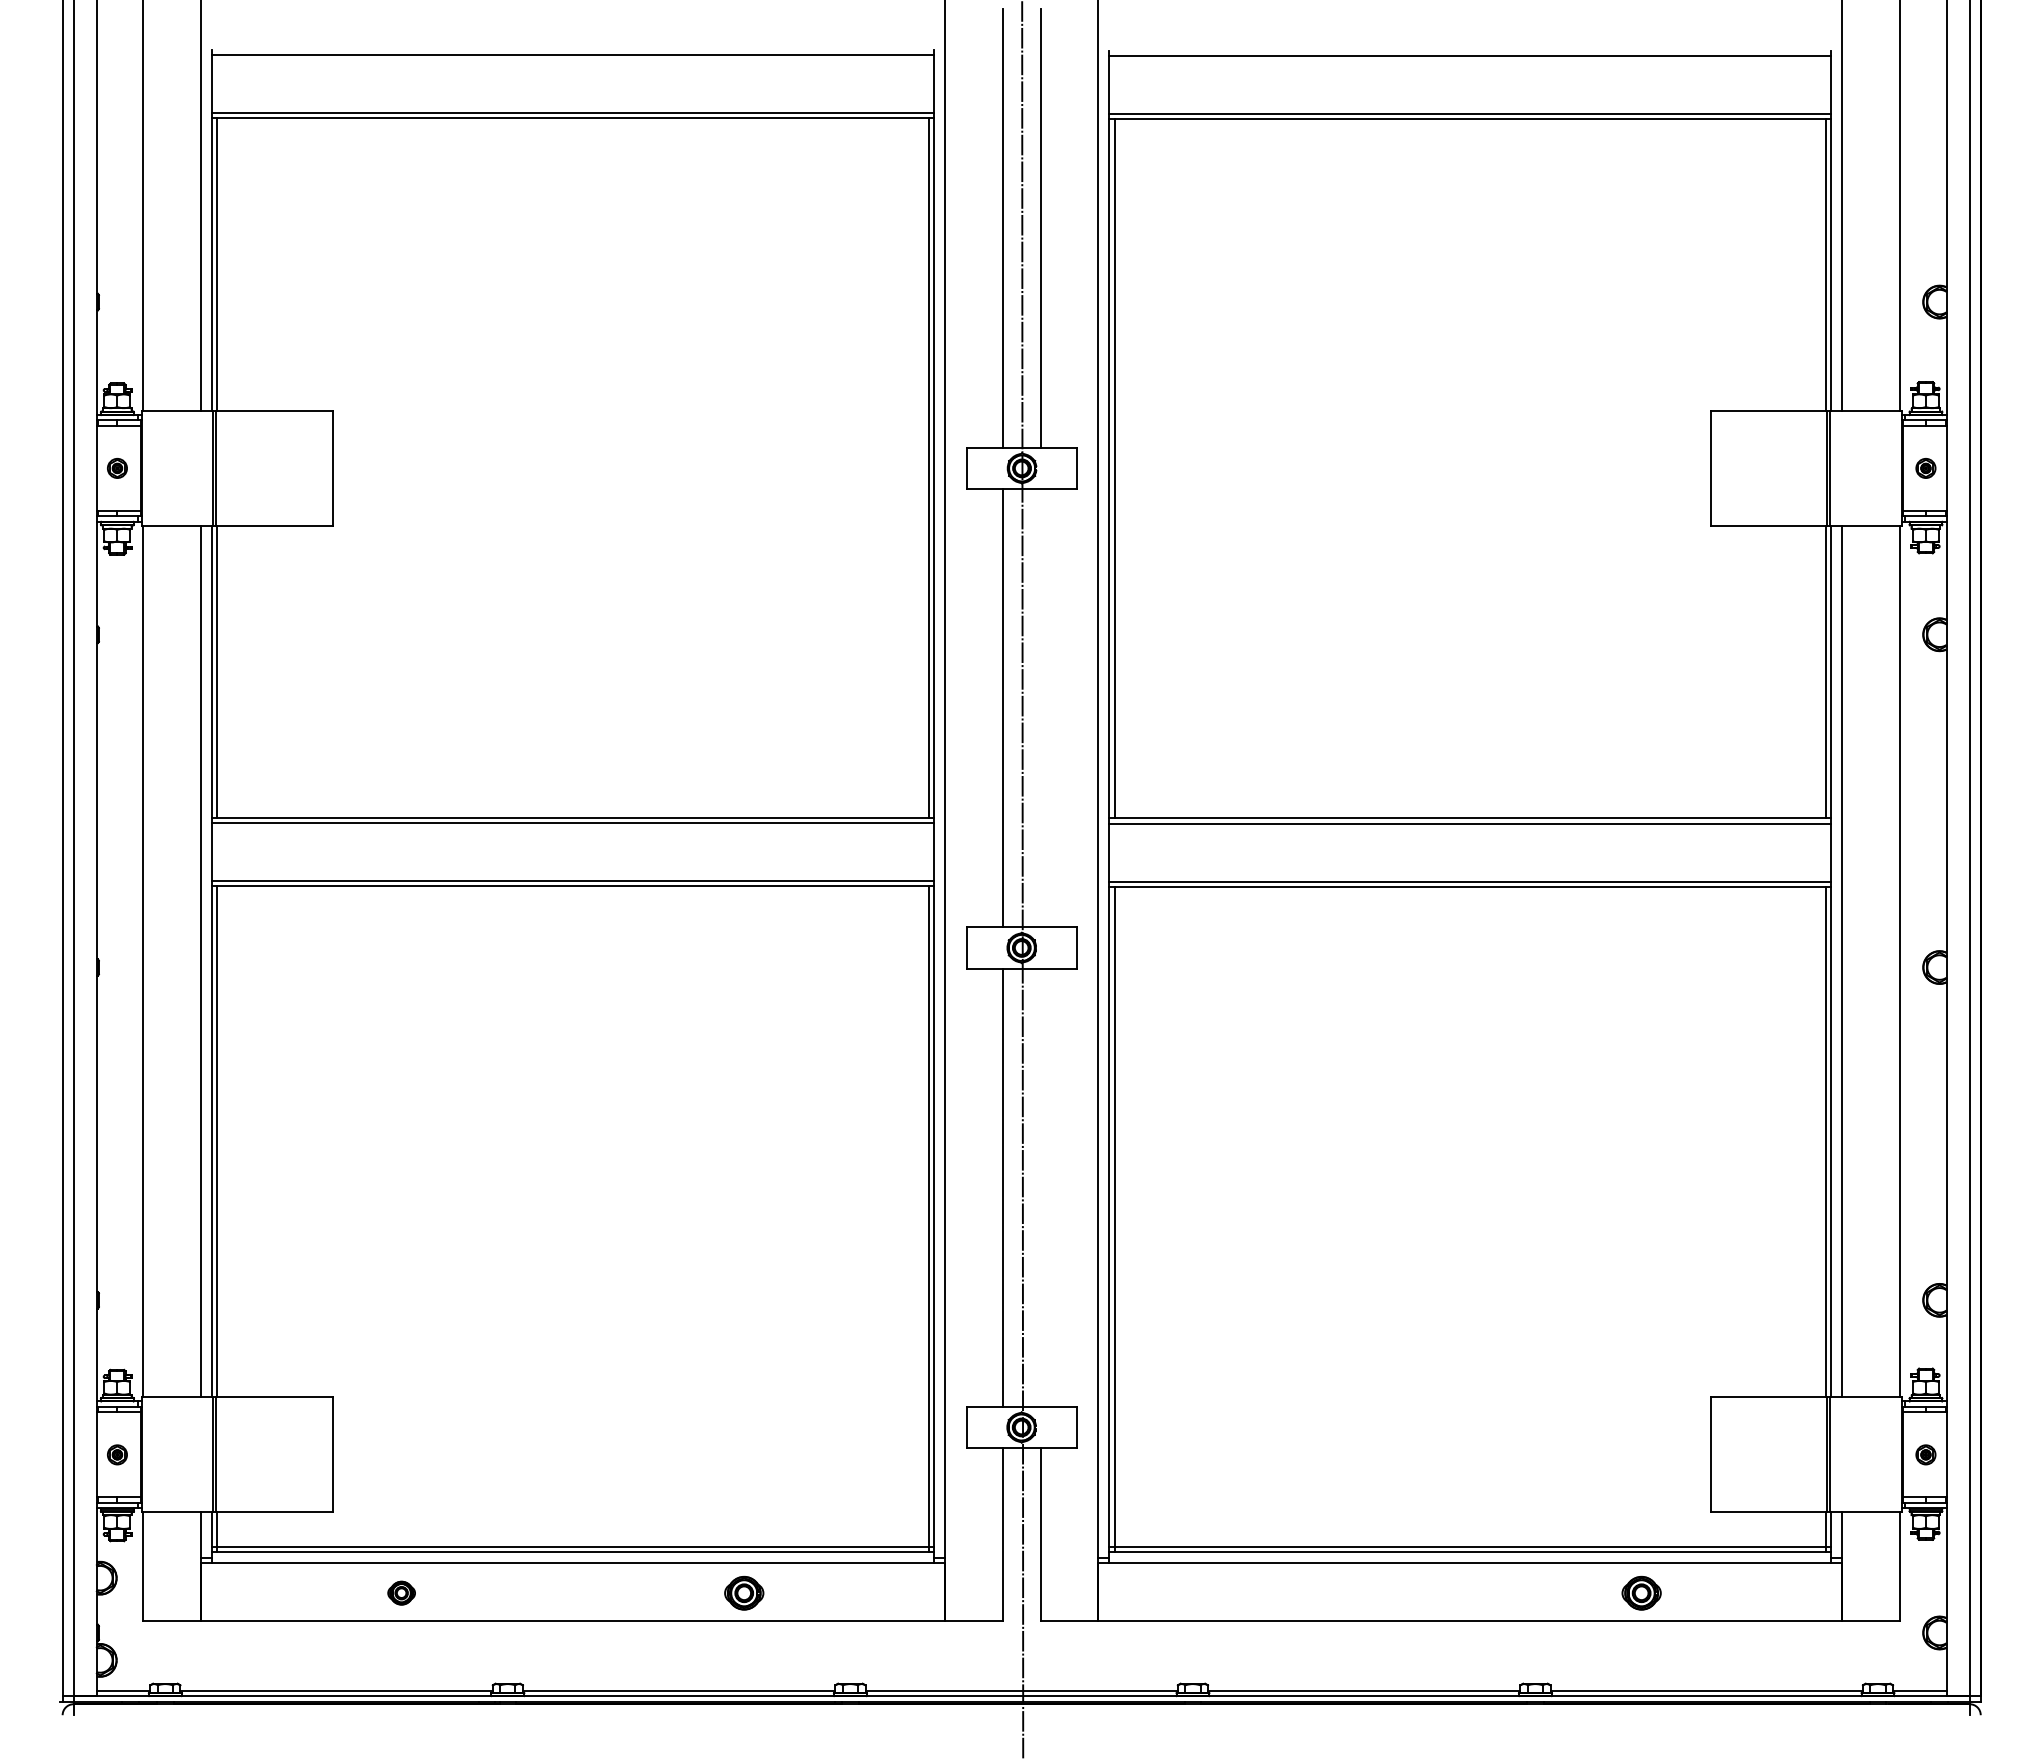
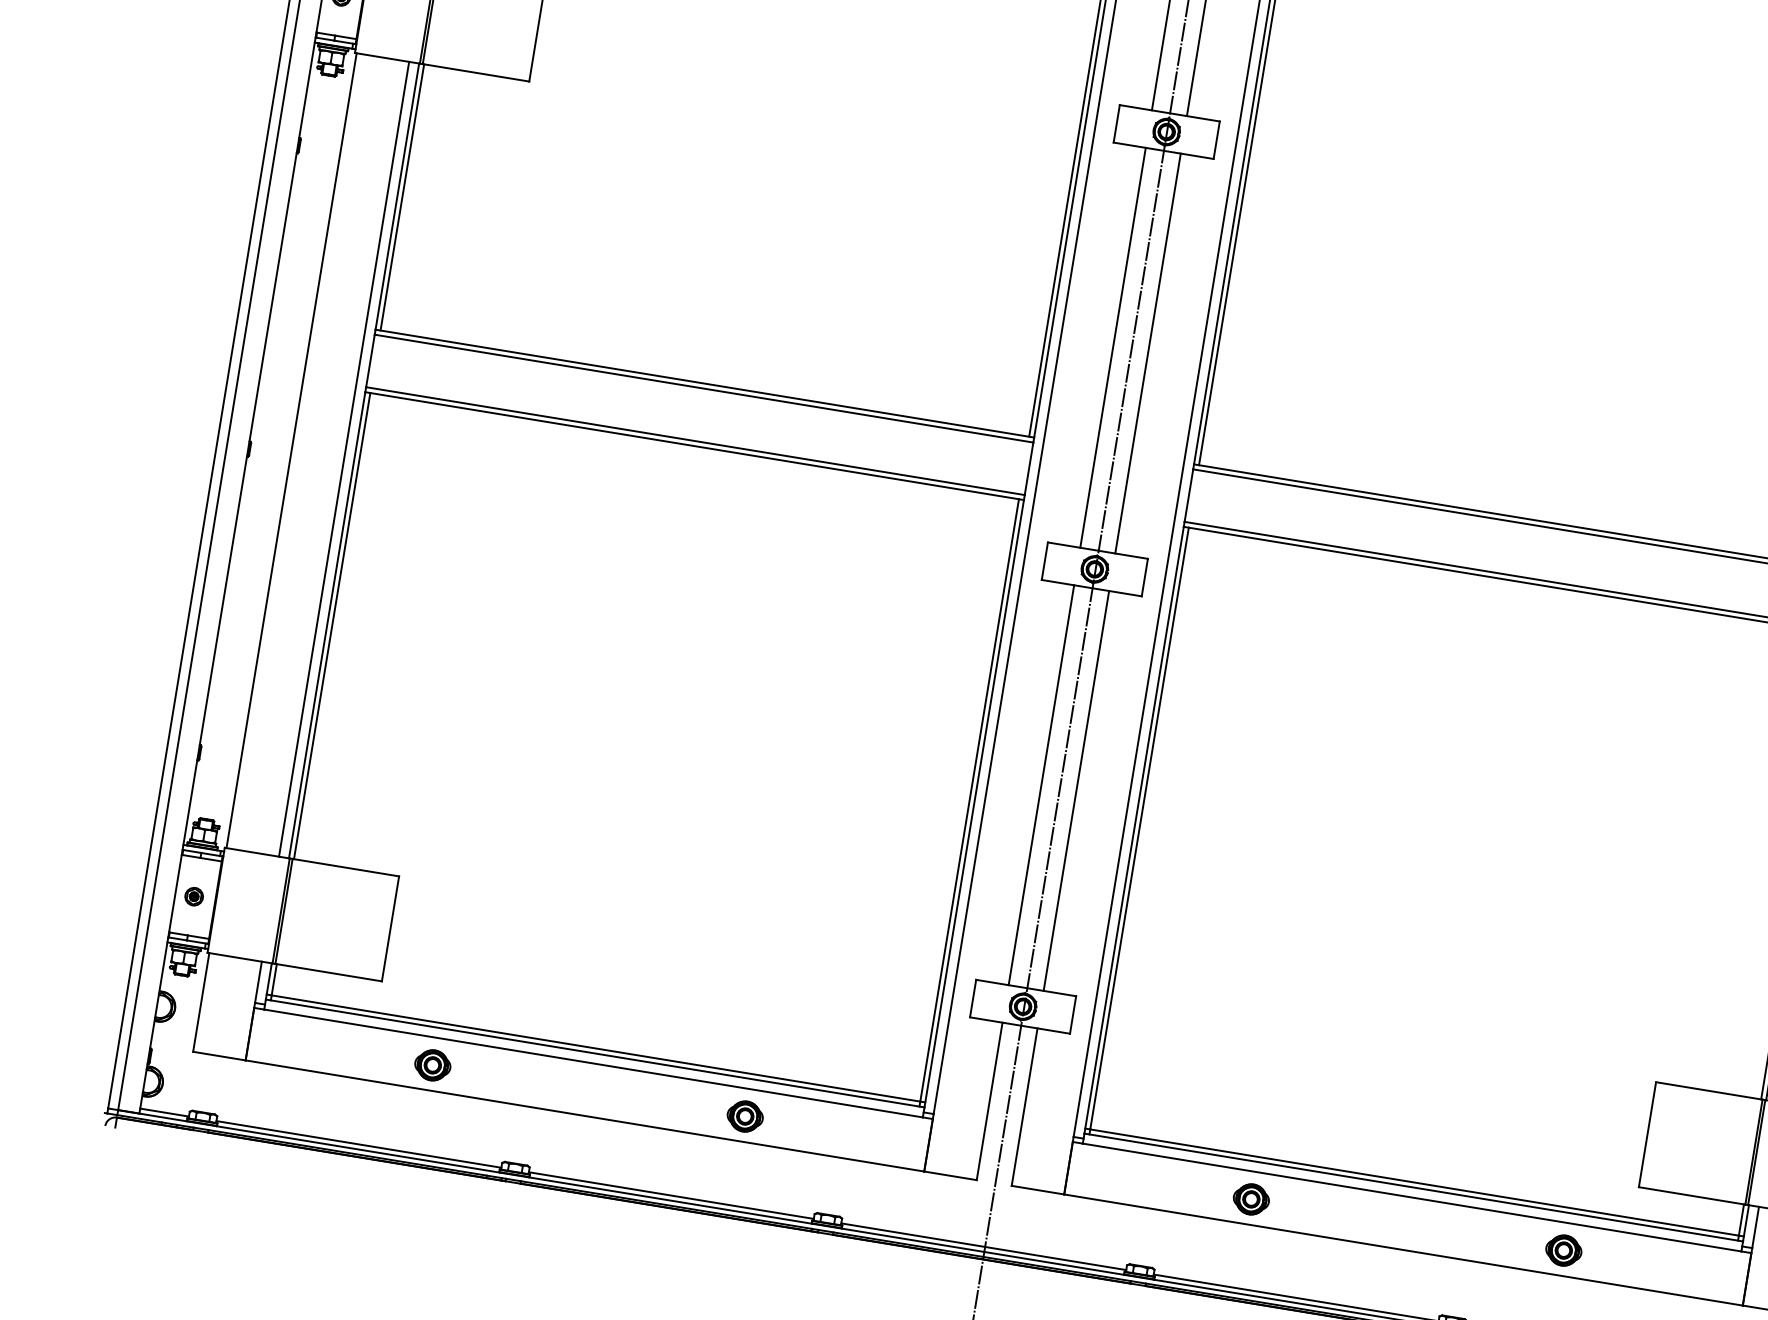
line: (1040, 707) -> (1147, 352), added
line: (1040, 1187) -> (1076, 790), added
part: (401, 1592) -> (432, 1064), size x1.43
part: (1299, 1593) -> (1251, 1199), added

